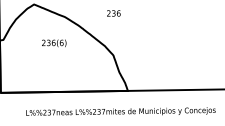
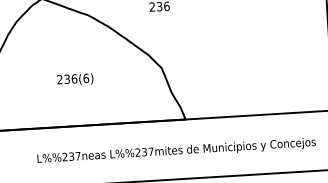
text: (54, 43) -> (75, 79), moved

